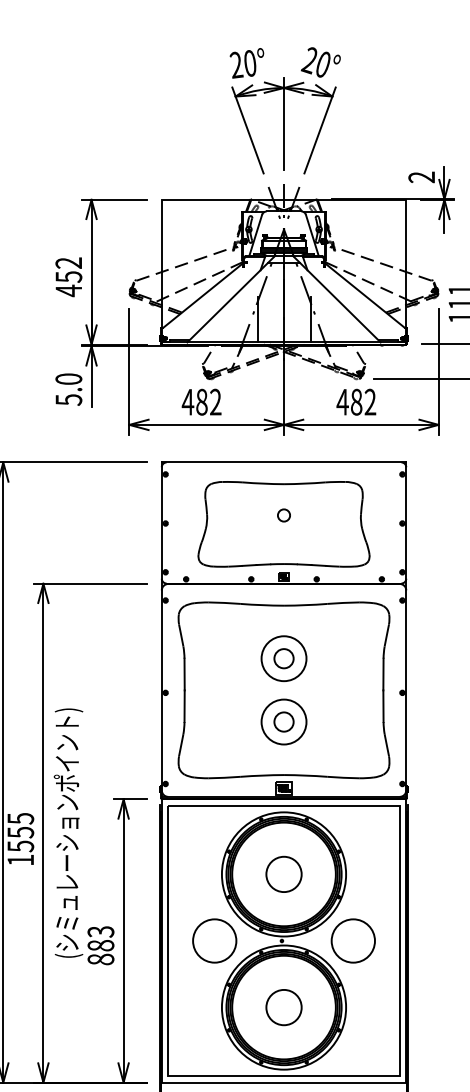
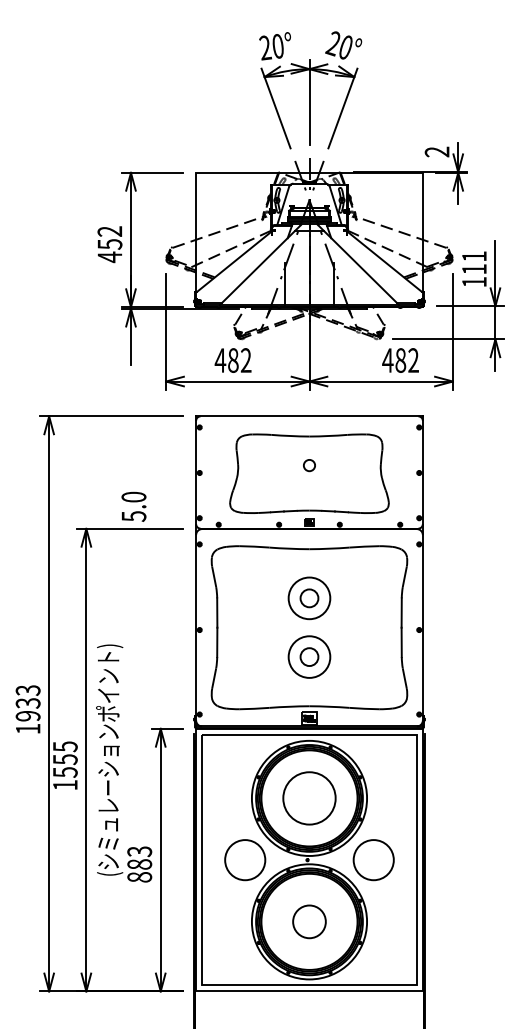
text: (68, 389) -> (133, 506), moved
text: (356, 402) -> (400, 360), moved
circle: (284, 874) -> (309, 798), size x1.6

